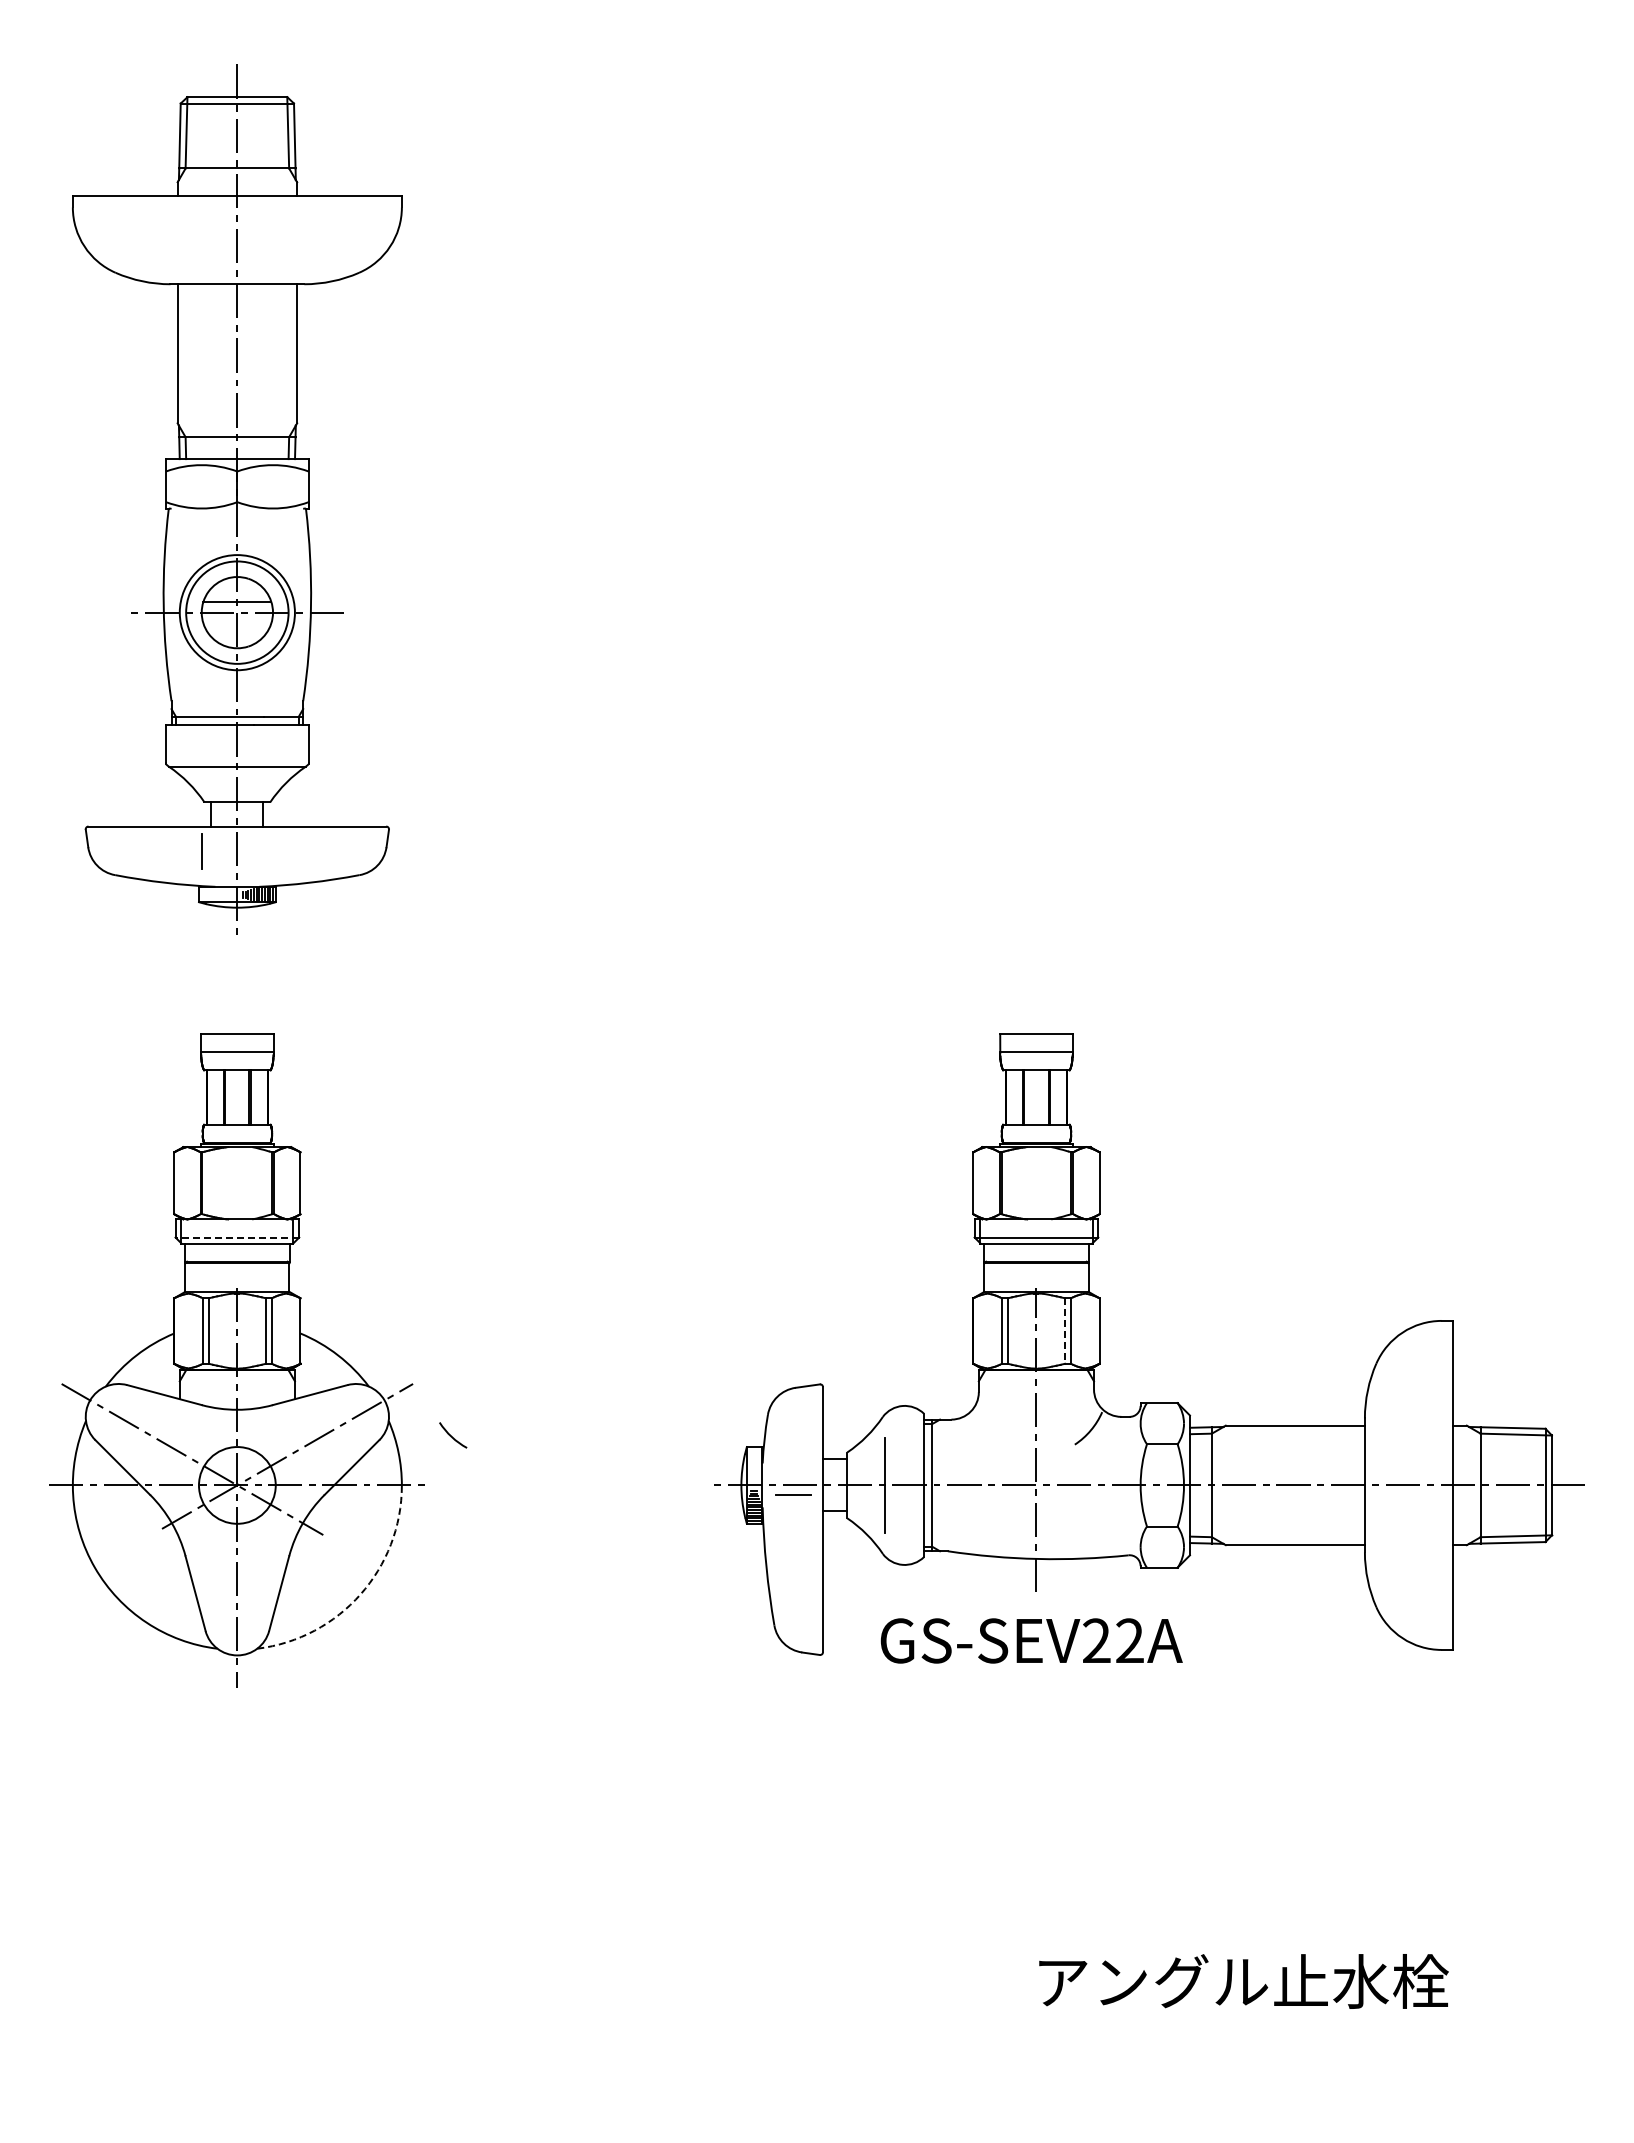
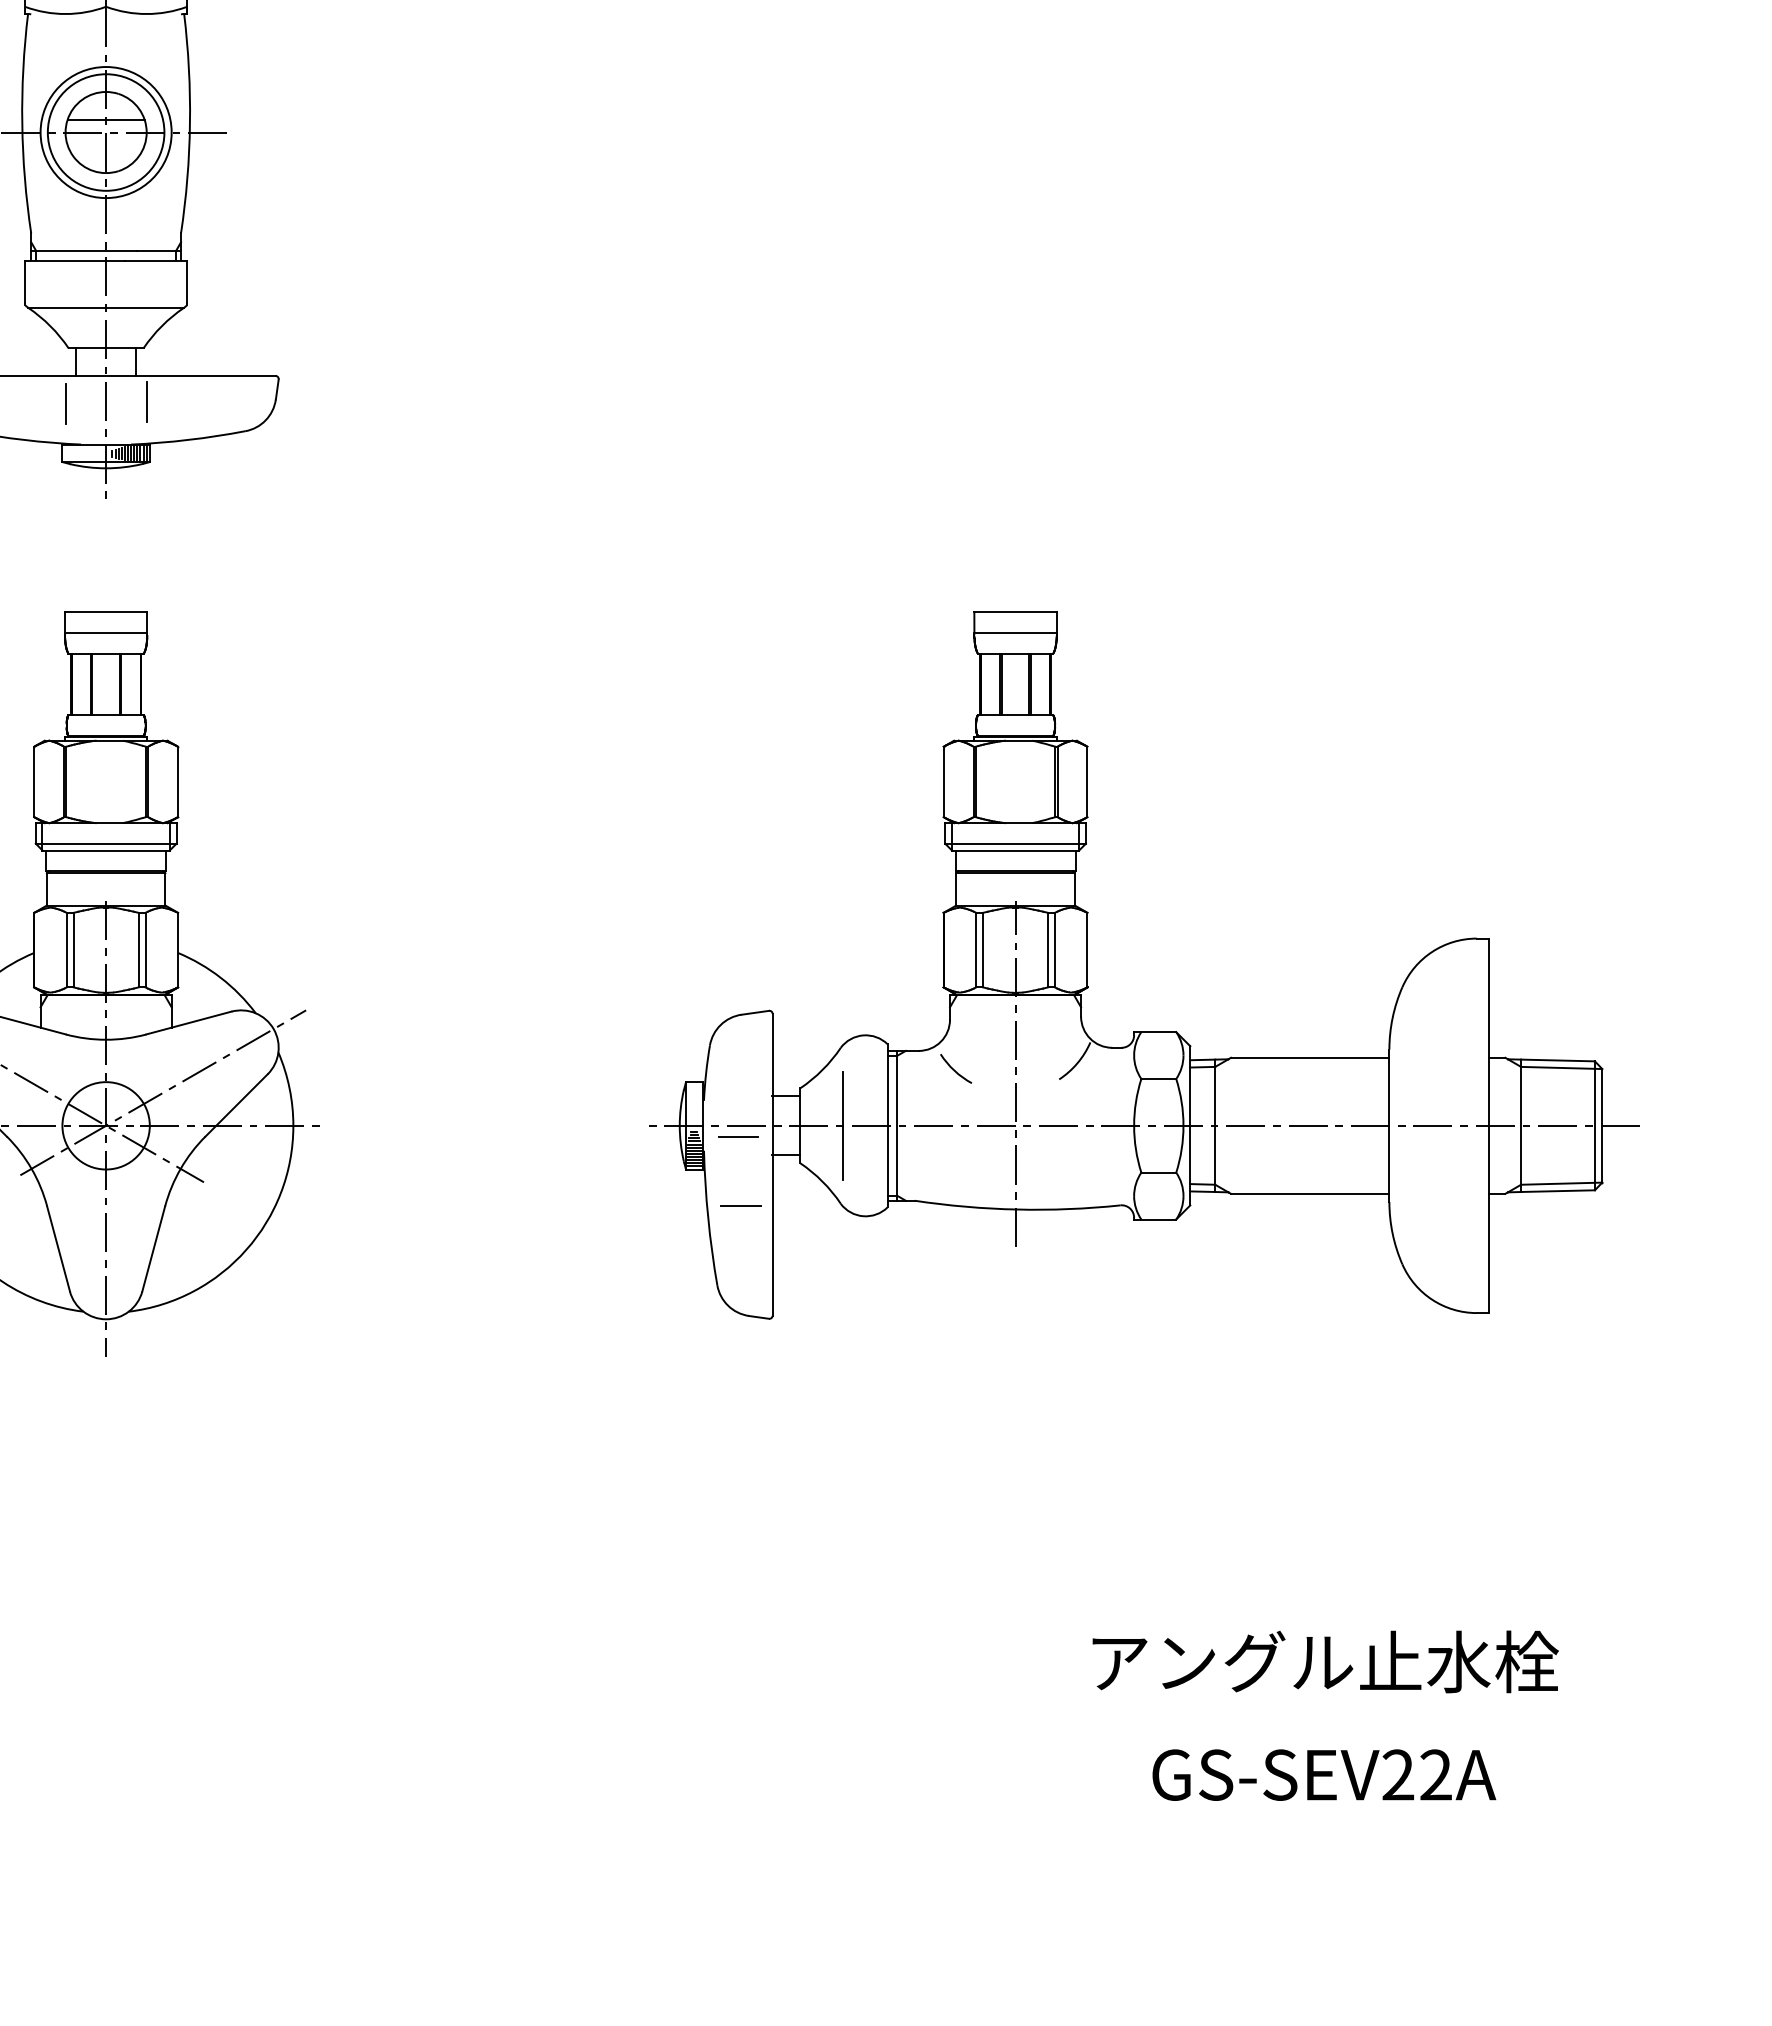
line: (273, 849) -> (147, 402), added
line: (237, 1237) -> (106, 843), dashed -> solid
line: (1064, 1331) -> (1047, 950), dashed -> solid
arc: (452, 1436) -> (955, 1070), moved
line: (794, 1556) -> (740, 1206), added
arc: (360, 1594) -> (246, 1249), dashed -> solid
text: (1031, 1640) -> (1324, 1774), moved
text: (1243, 1981) -> (1325, 1661), moved

